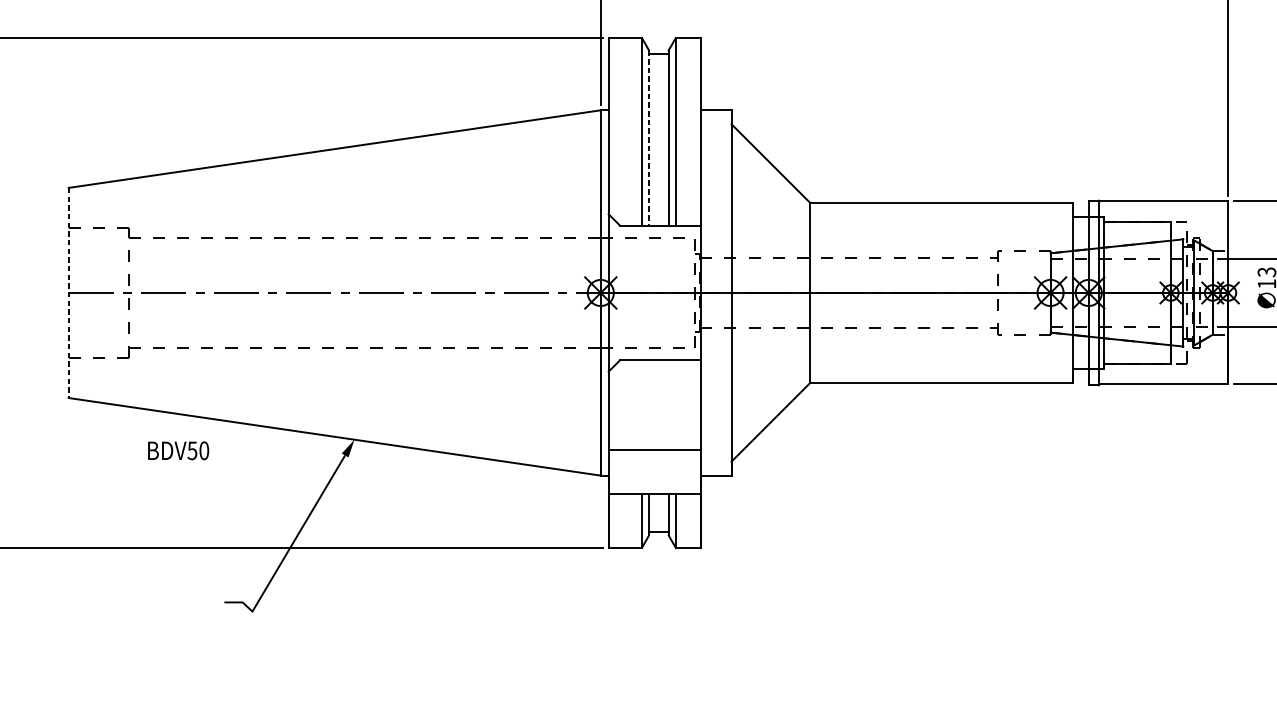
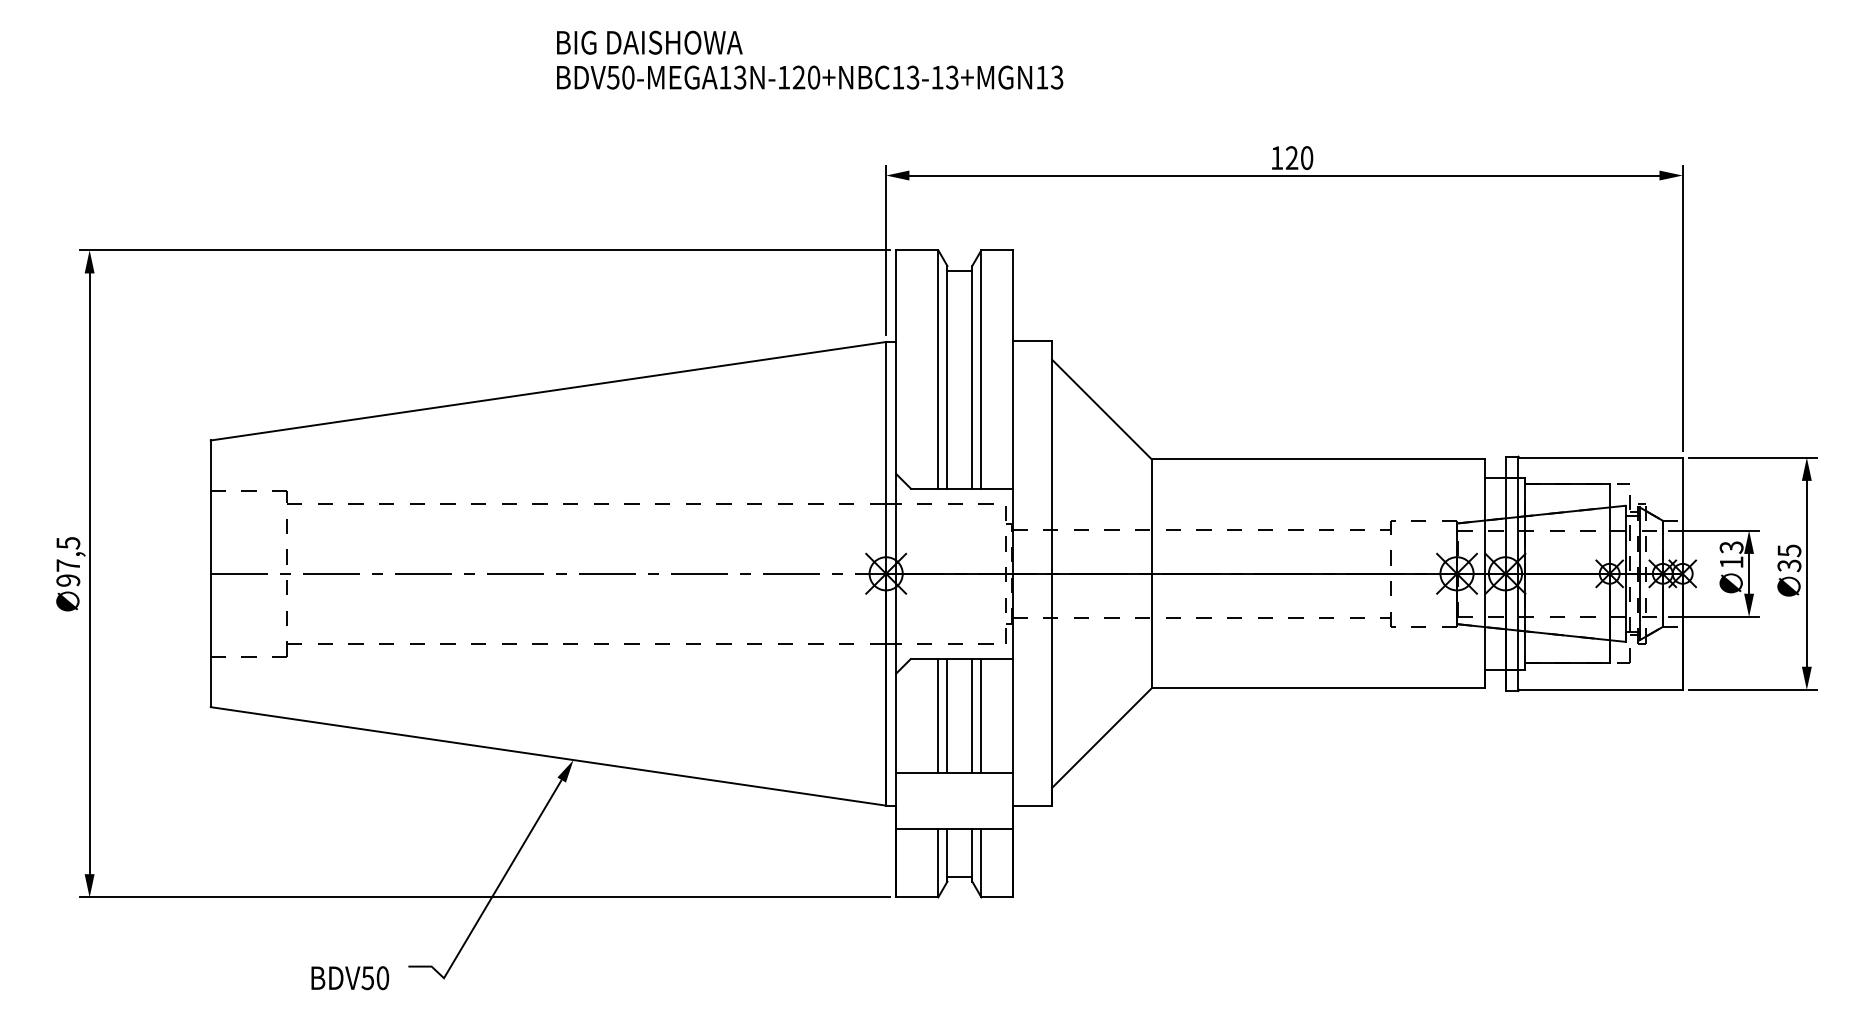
line: (649, 138) -> (947, 377), dashed -> solid
line: (68, 293) -> (210, 574), dashed -> solid
line: (642, 404) -> (938, 715), added
line: (649, 404) -> (947, 715), added
line: (668, 404) -> (972, 715), added
line: (675, 404) -> (981, 715), added
text: (178, 451) -> (350, 978), moved

